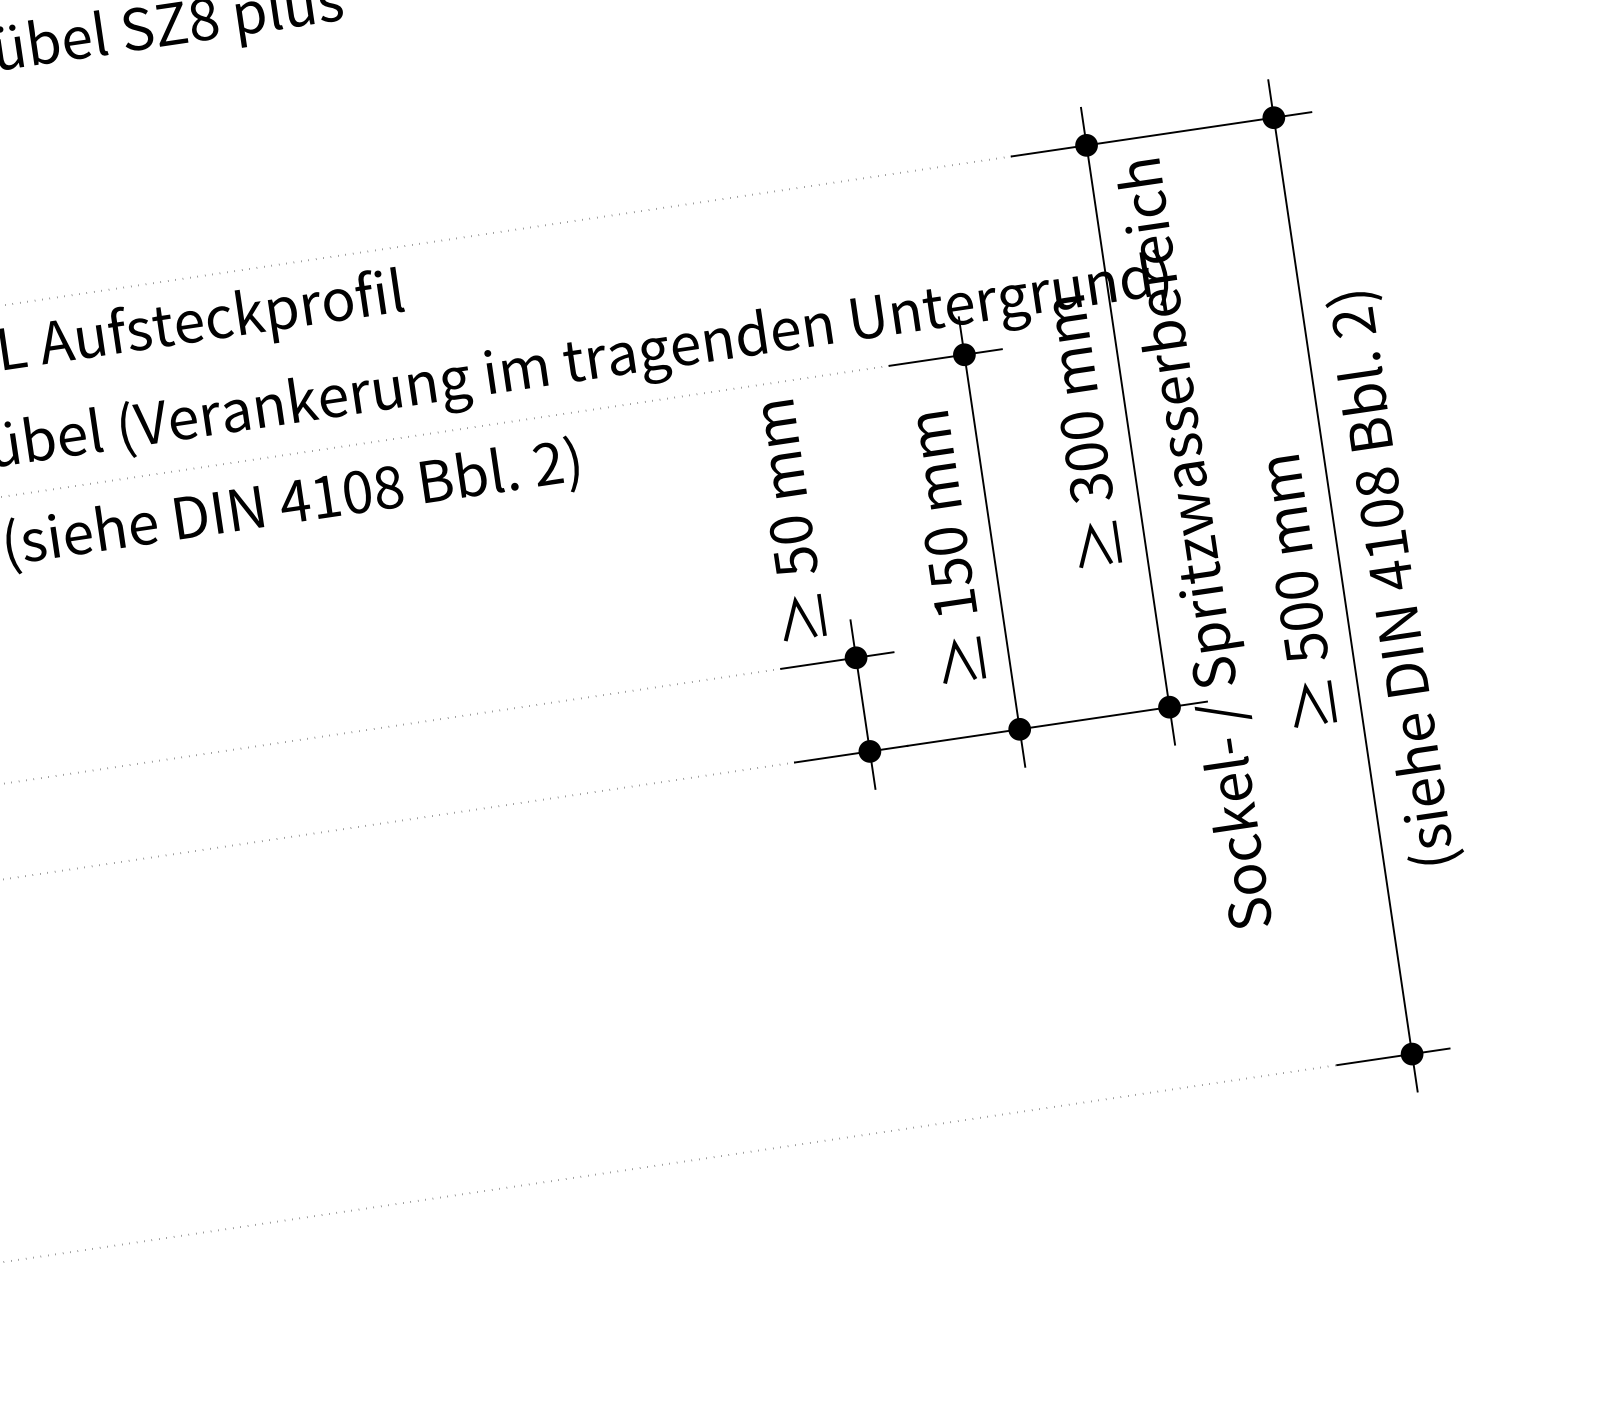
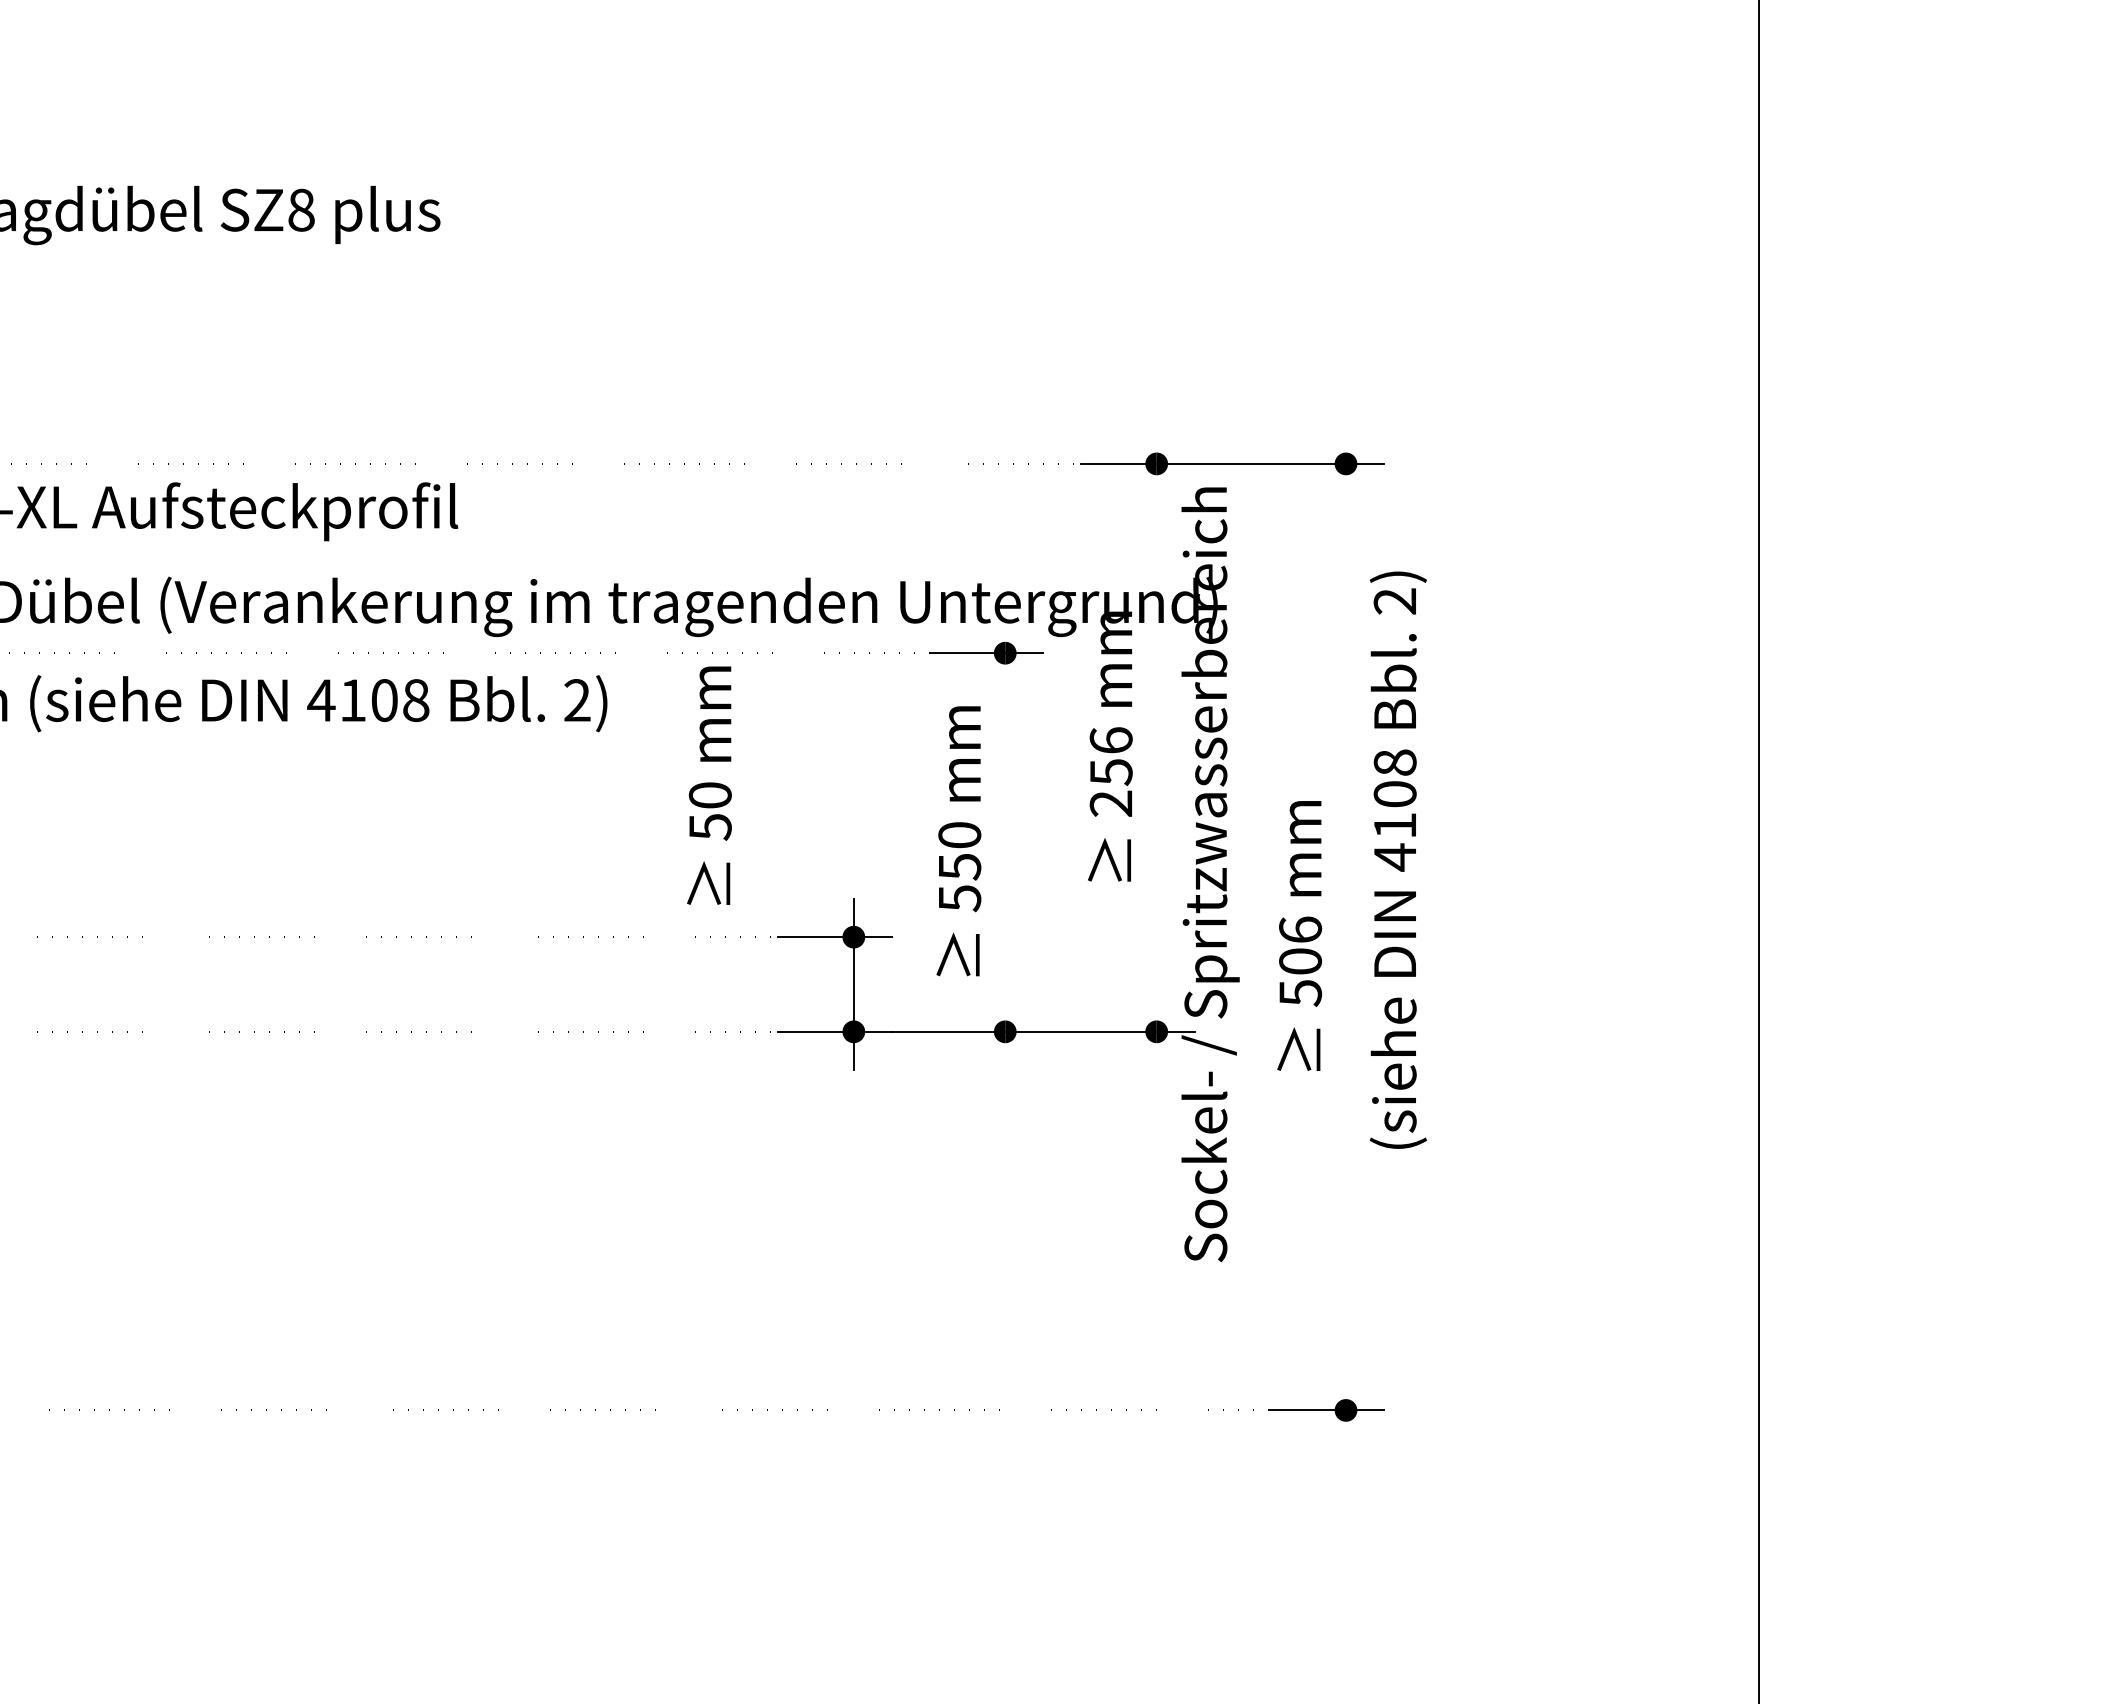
line: (1127, 425) -> (1156, 747), removed
text: (1085, 457) -> (1110, 772), 300 -> 256
text: (788, 520) -> (709, 785), moved
line: (992, 541) -> (1005, 842), removed
text: (1393, 577) -> (1397, 859), moved
text: (1296, 584) -> (1300, 929), 500 -> 506
line: (1343, 586) -> (1346, 937), removed
text: (955, 603) -> (960, 898), 150 -> 550

